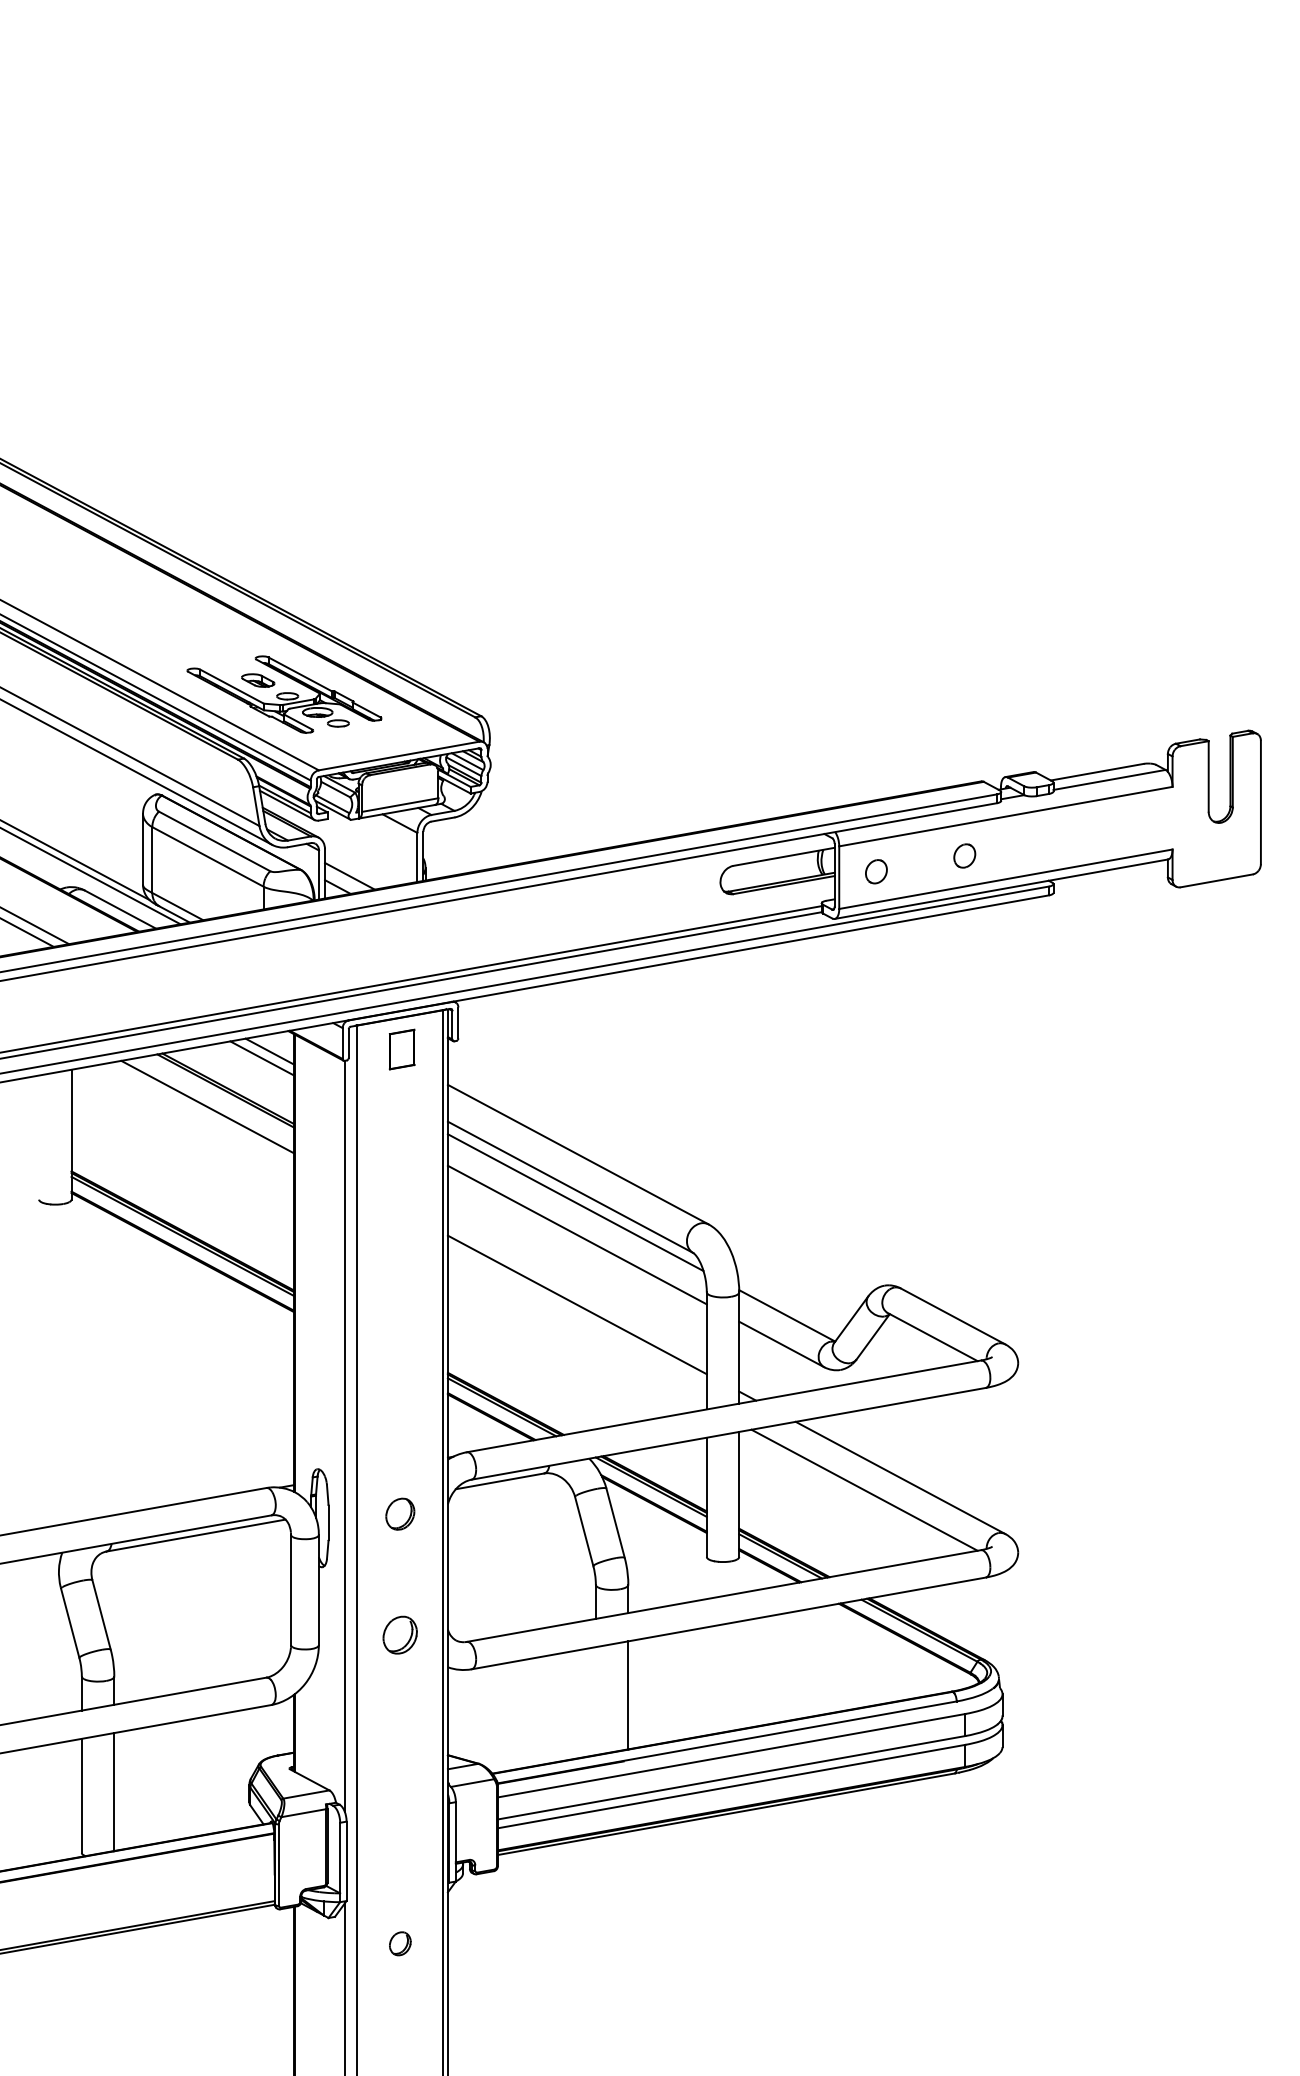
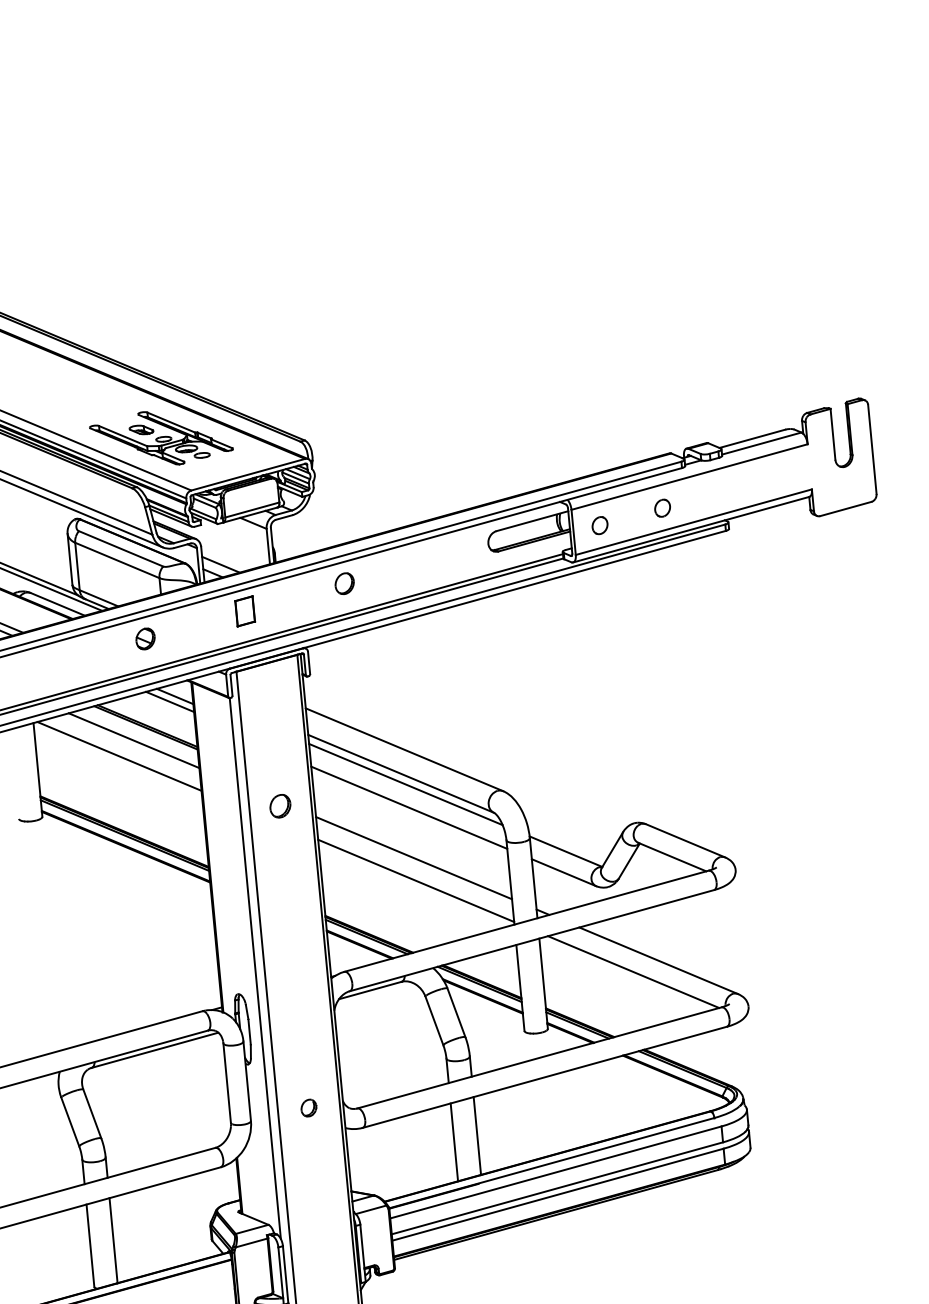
part: (517, 918) -> (344, 583), added
part: (236, 968) -> (145, 638), added
part: (401, 1049) -> (244, 611), moved
line: (185, 1126) -> (119, 756), added
line: (576, 1336) -> (415, 880), added
part: (400, 1513) -> (280, 805), moved
part: (400, 1634) -> (309, 1107), size x0.62
line: (595, 1701) -> (454, 1142), added

